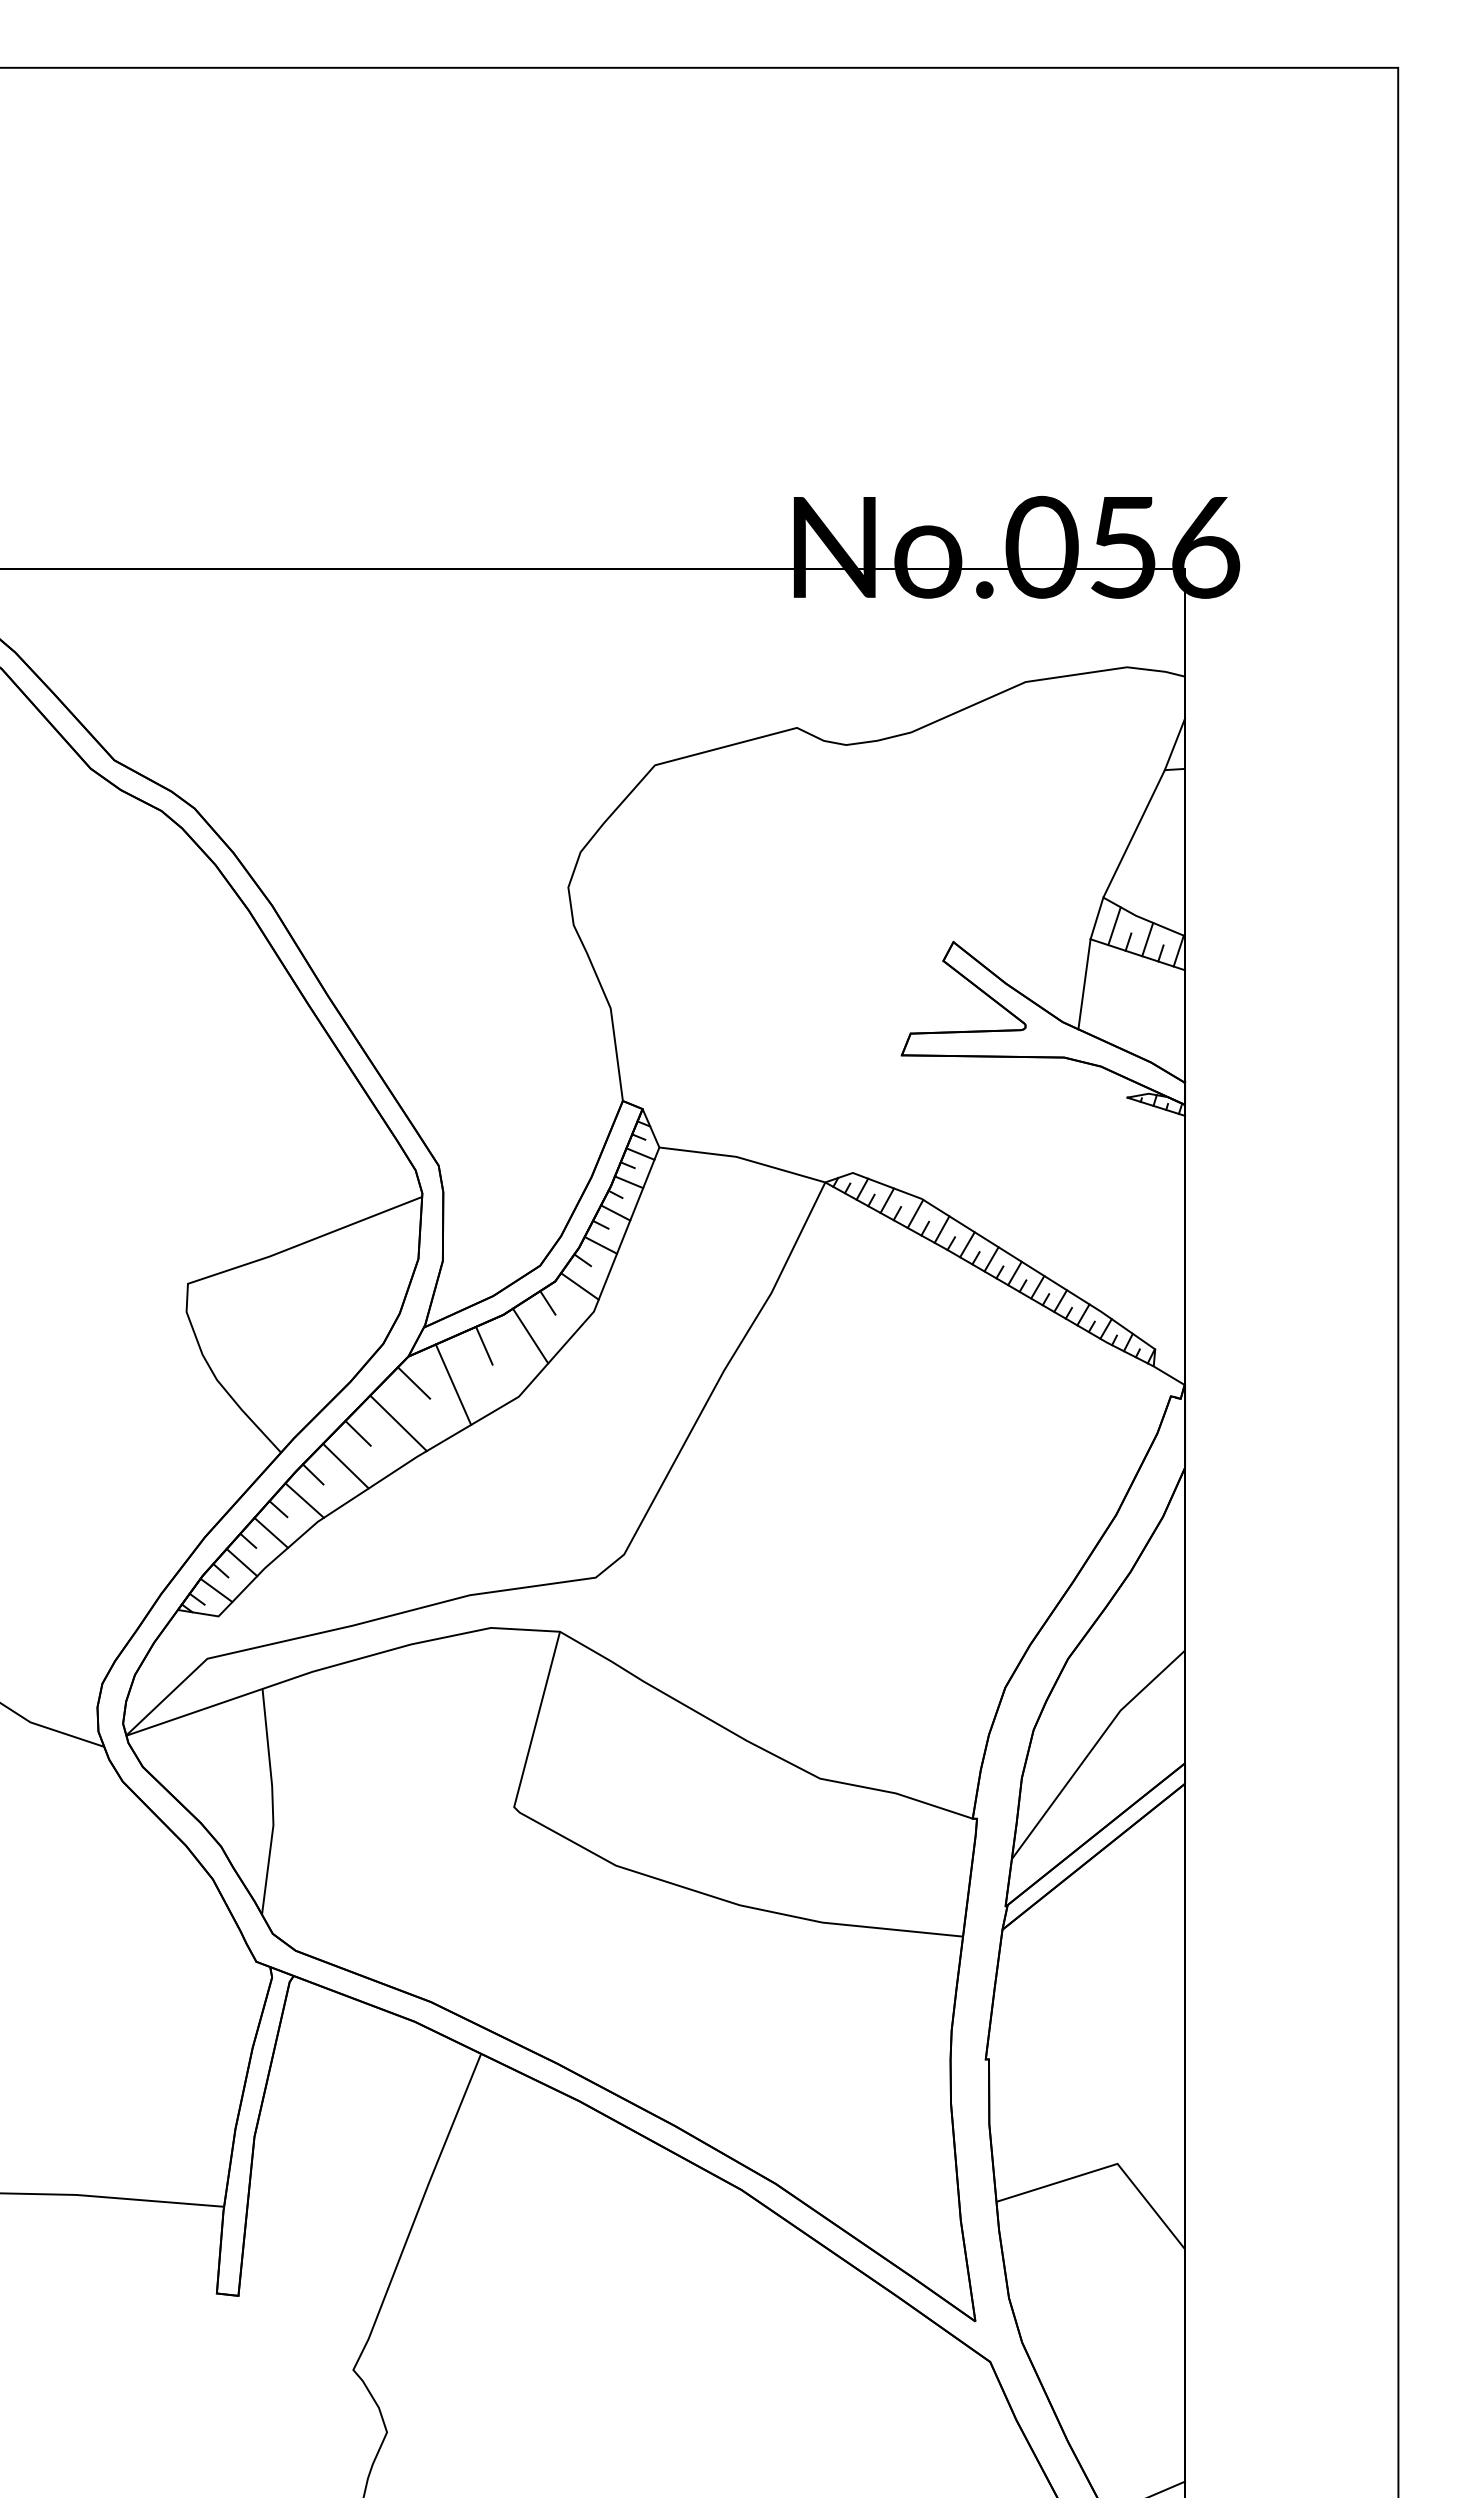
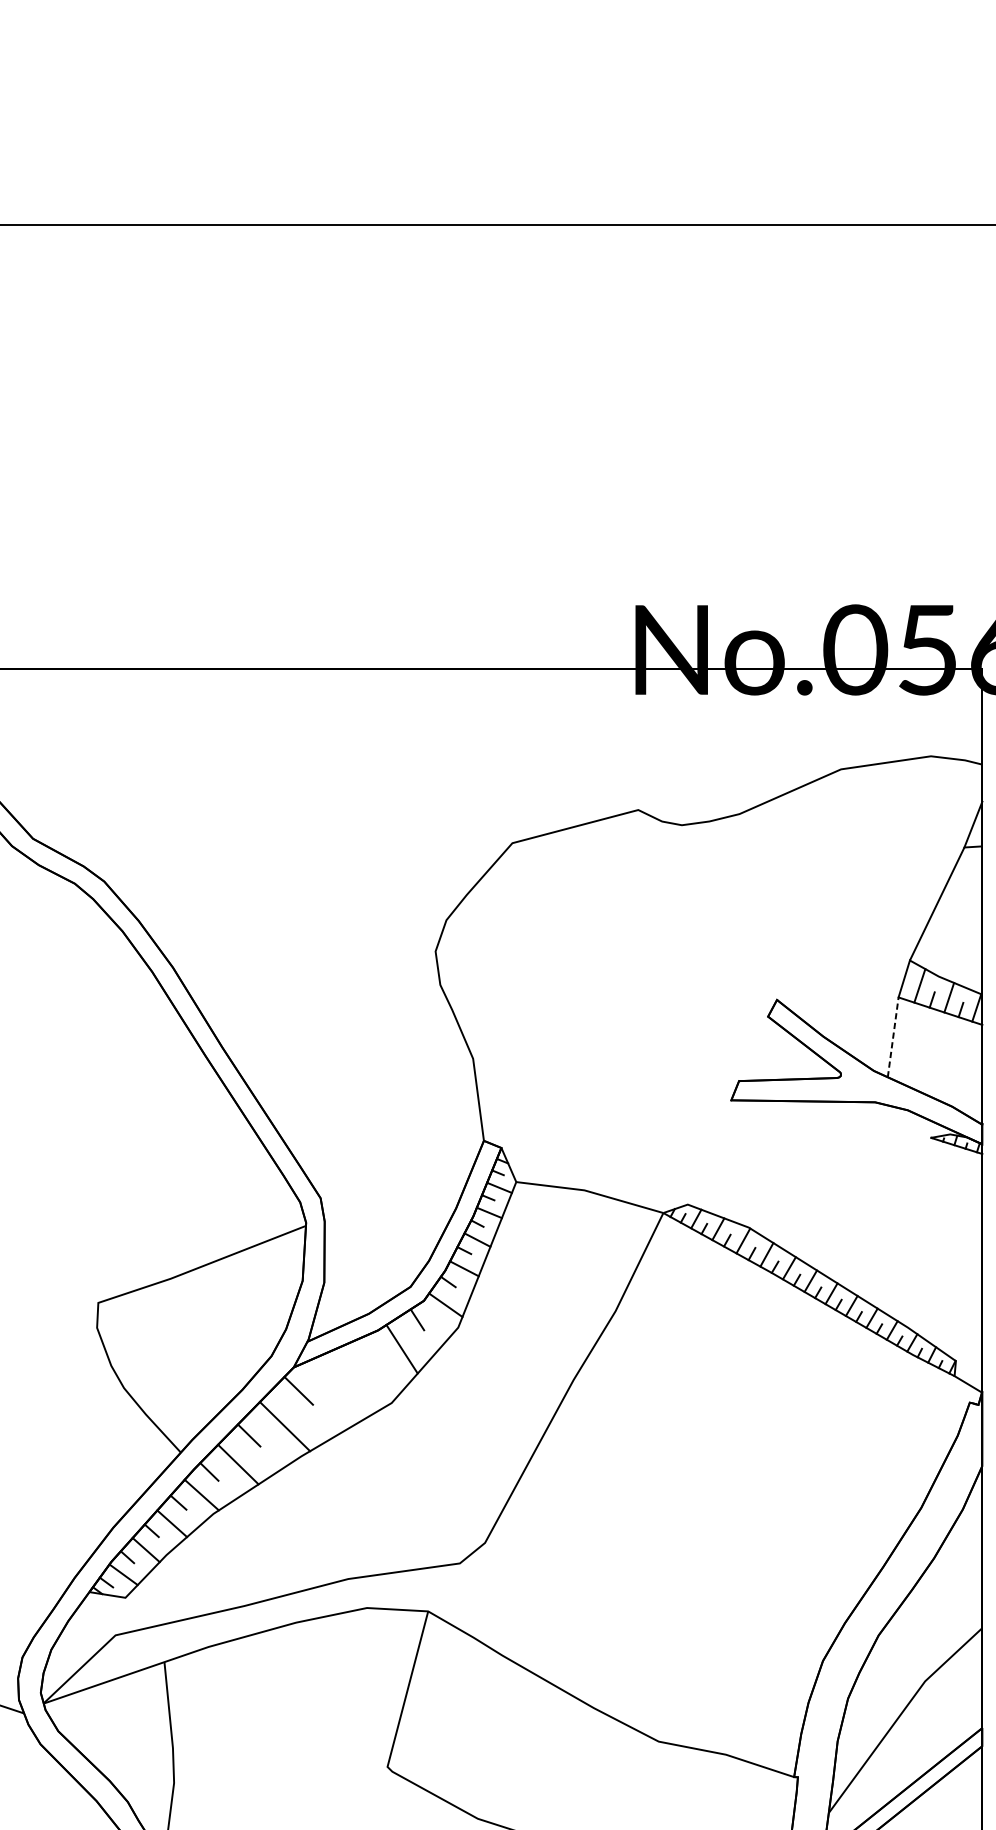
line: (1084, 983) -> (893, 1036), solid -> dashed
line: (484, 1345) -> (361, 1357), removed
line: (453, 1384) -> (333, 1392), removed

